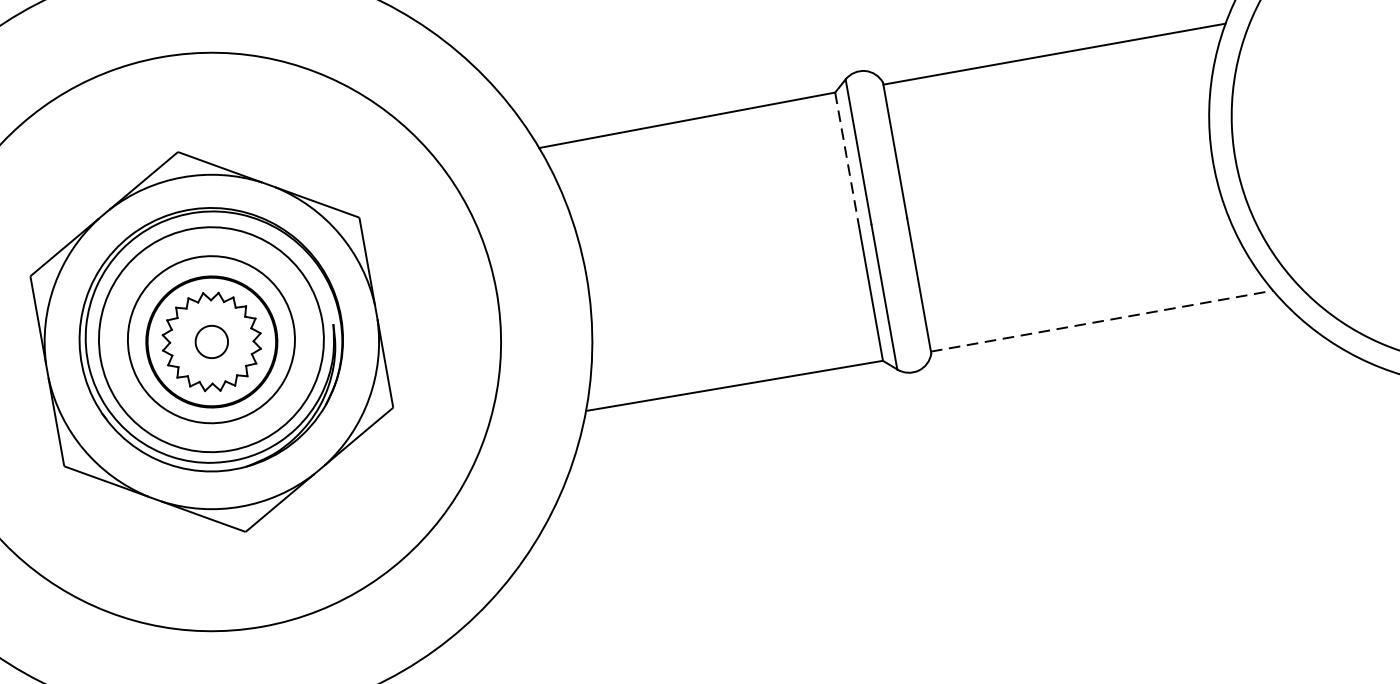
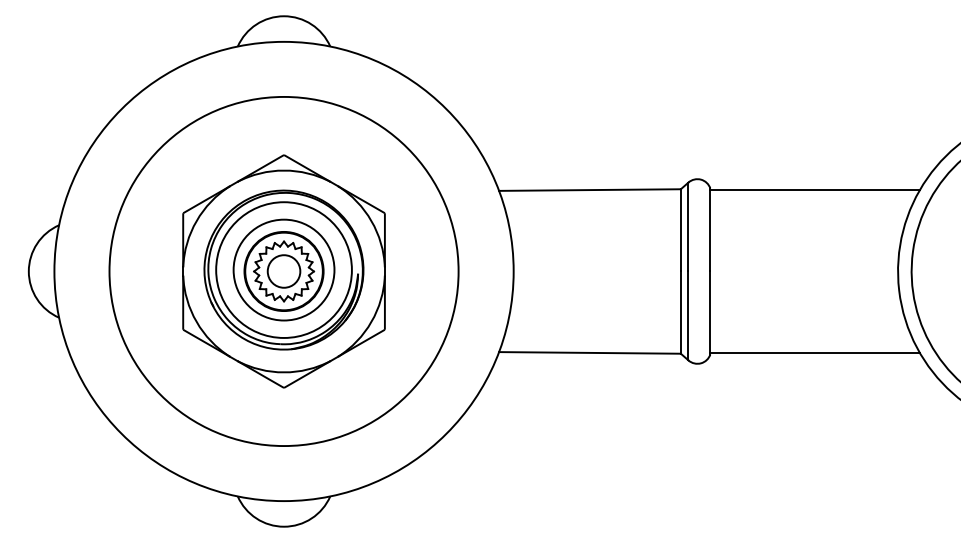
line: (846, 159) -> (680, 230), dashed -> solid
line: (1102, 321) -> (815, 353), dashed -> solid
circle: (210, 342) -> (283, 271), size x1.67

